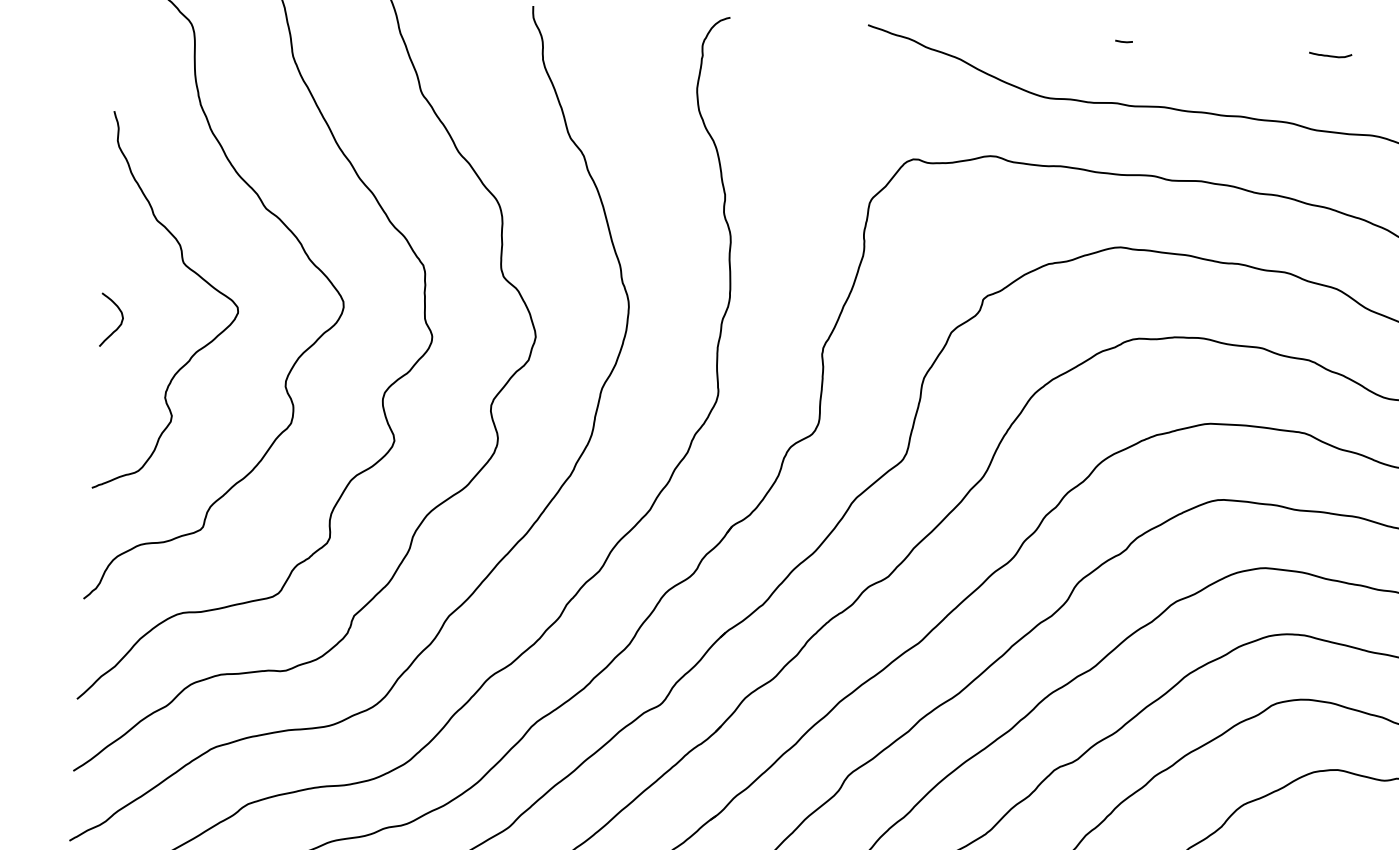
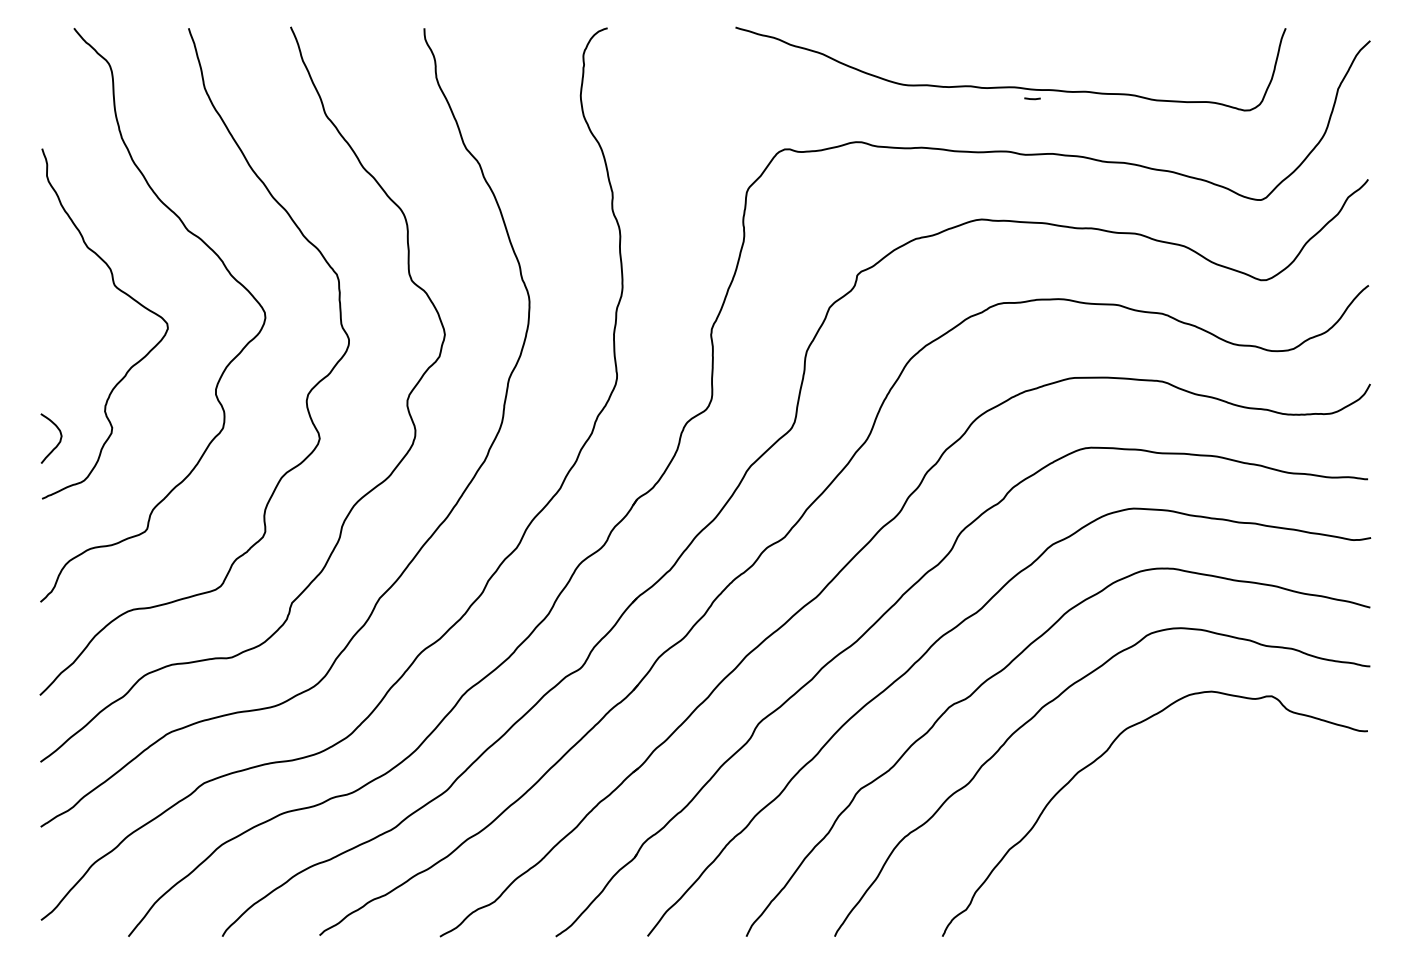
line: (1124, 41) -> (1032, 98), moved
curve: (1330, 55) -> (1165, 30), removed
curve: (118, 326) -> (57, 443), moved

